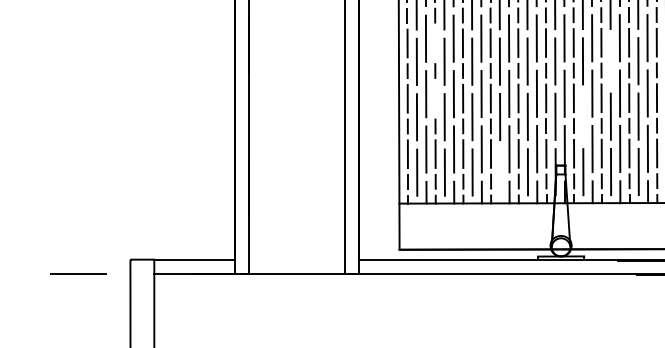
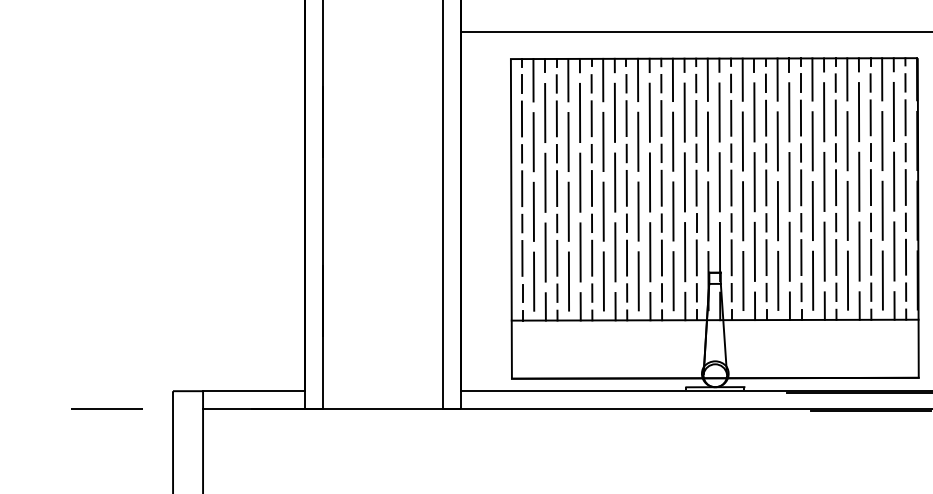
line: (434, 43) -> (556, 118), added
line: (610, 61) -> (777, 141), added
line: (435, 98) -> (557, 188), added
line: (583, 116) -> (743, 211), added
line: (500, 172) -> (638, 281), added

